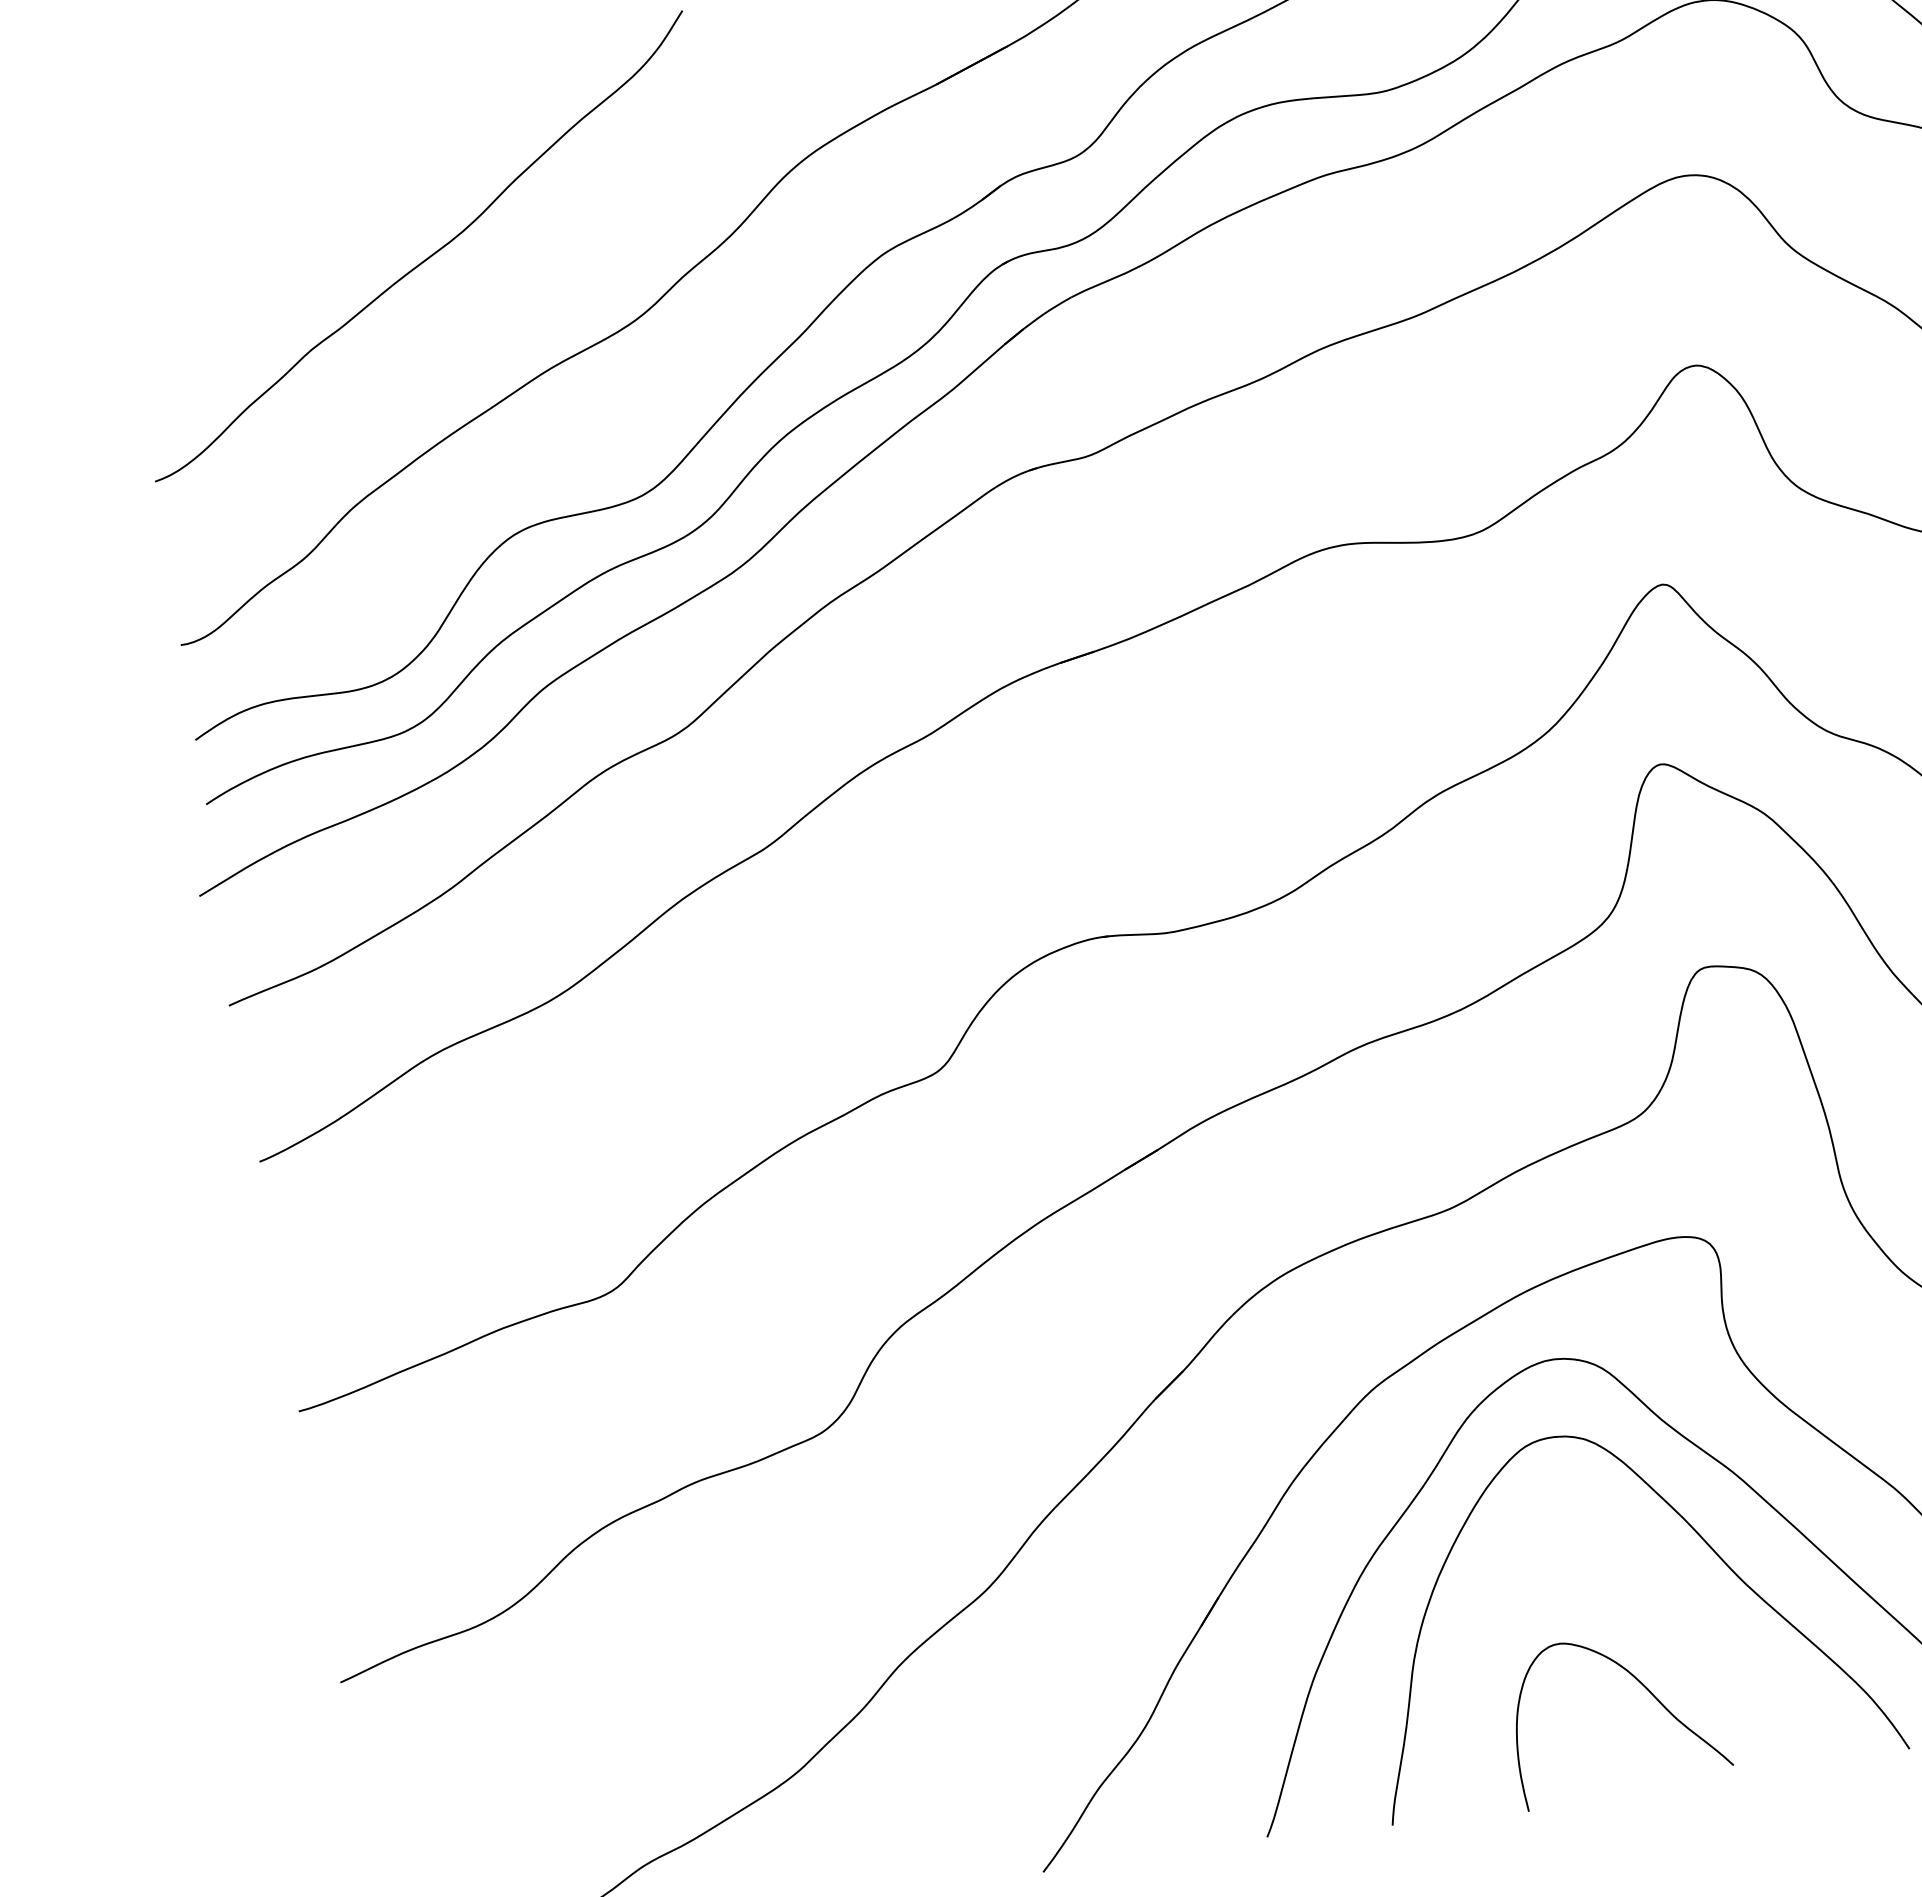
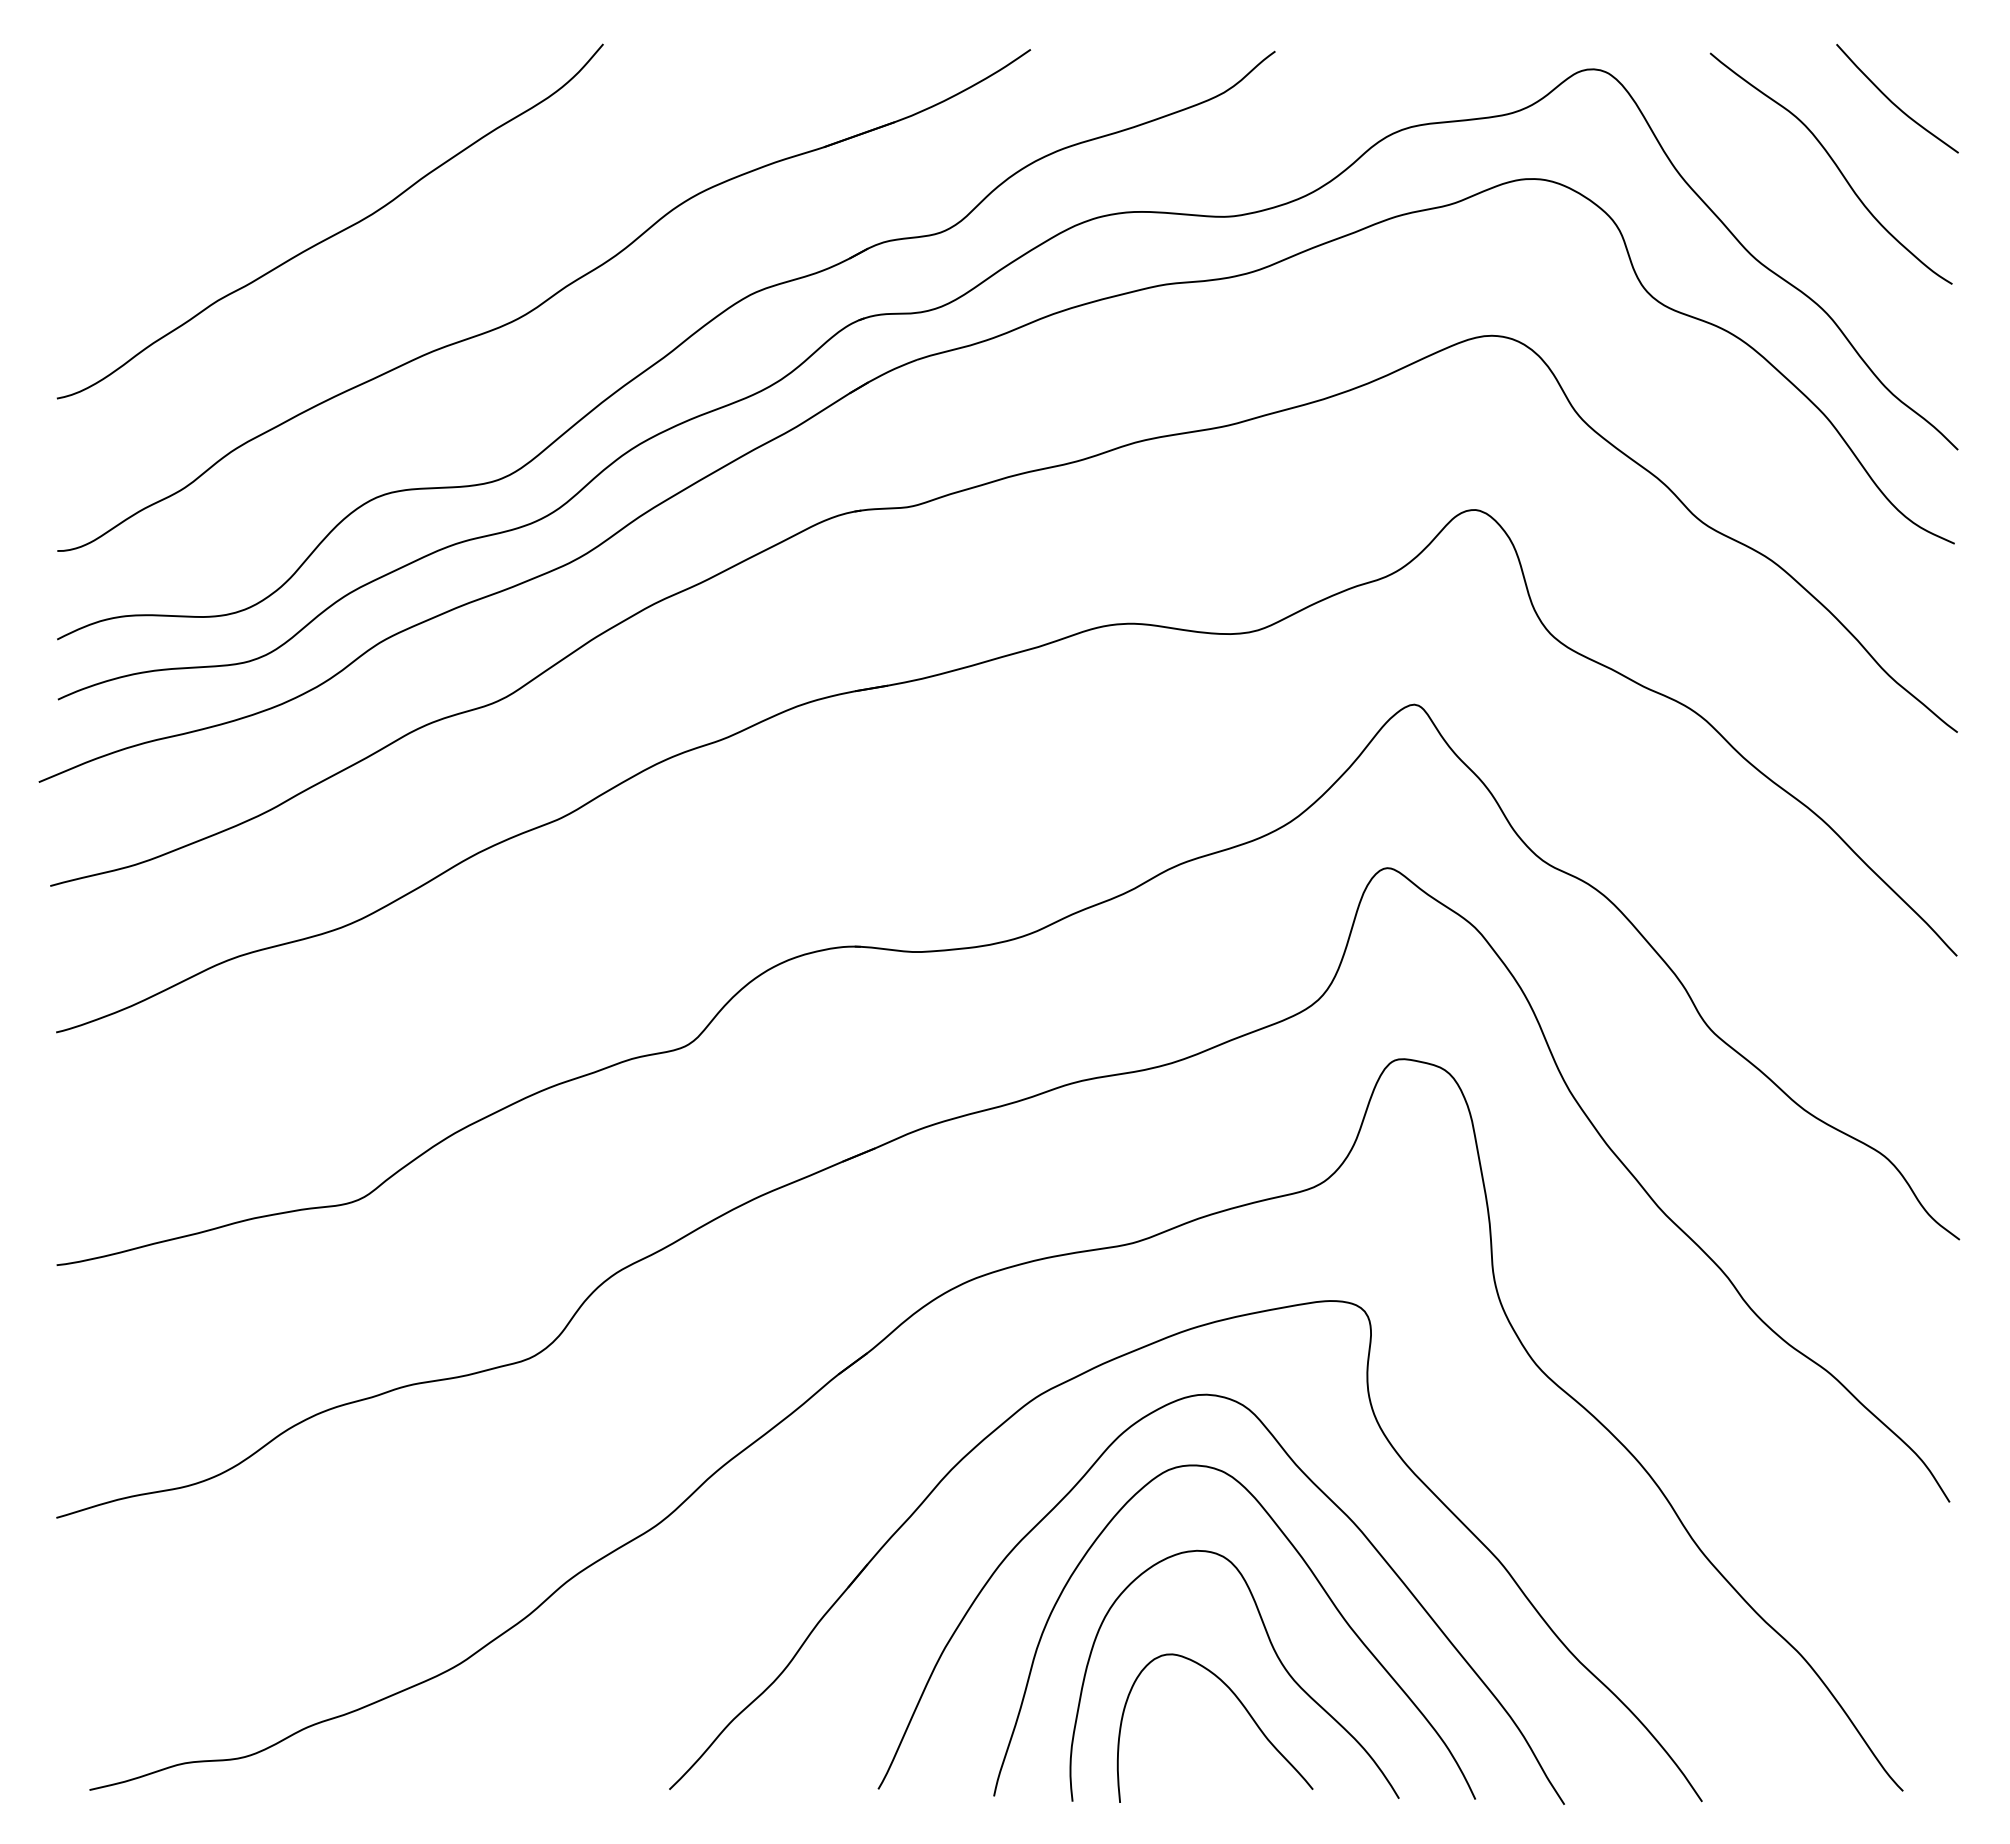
curve: (1671, 1626) -> (1275, 1654), added

